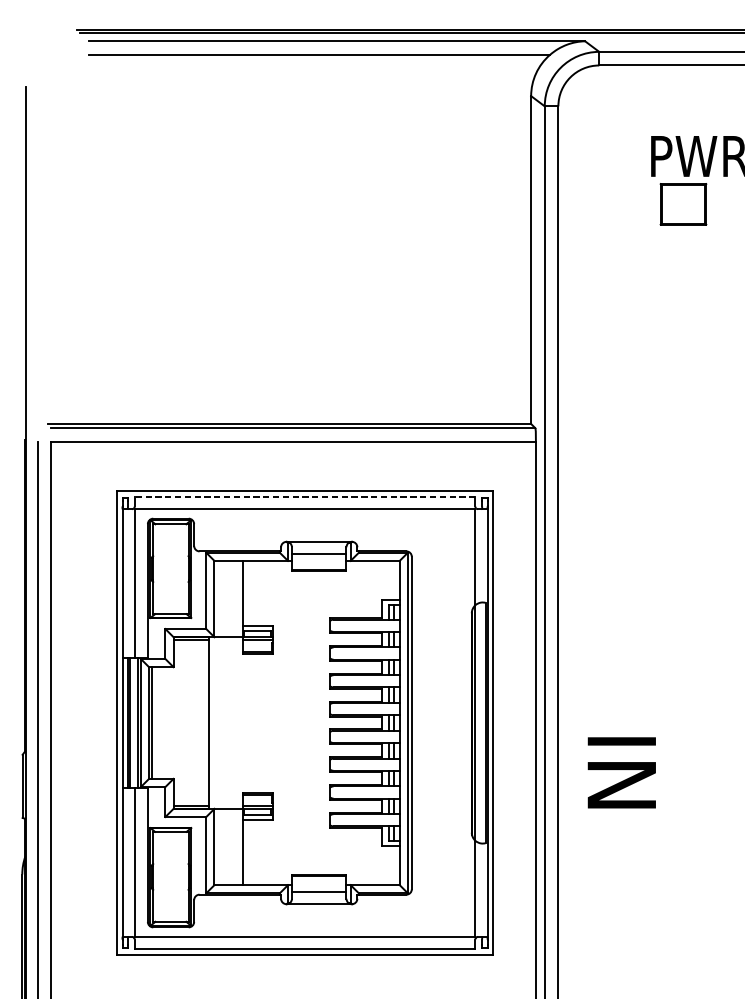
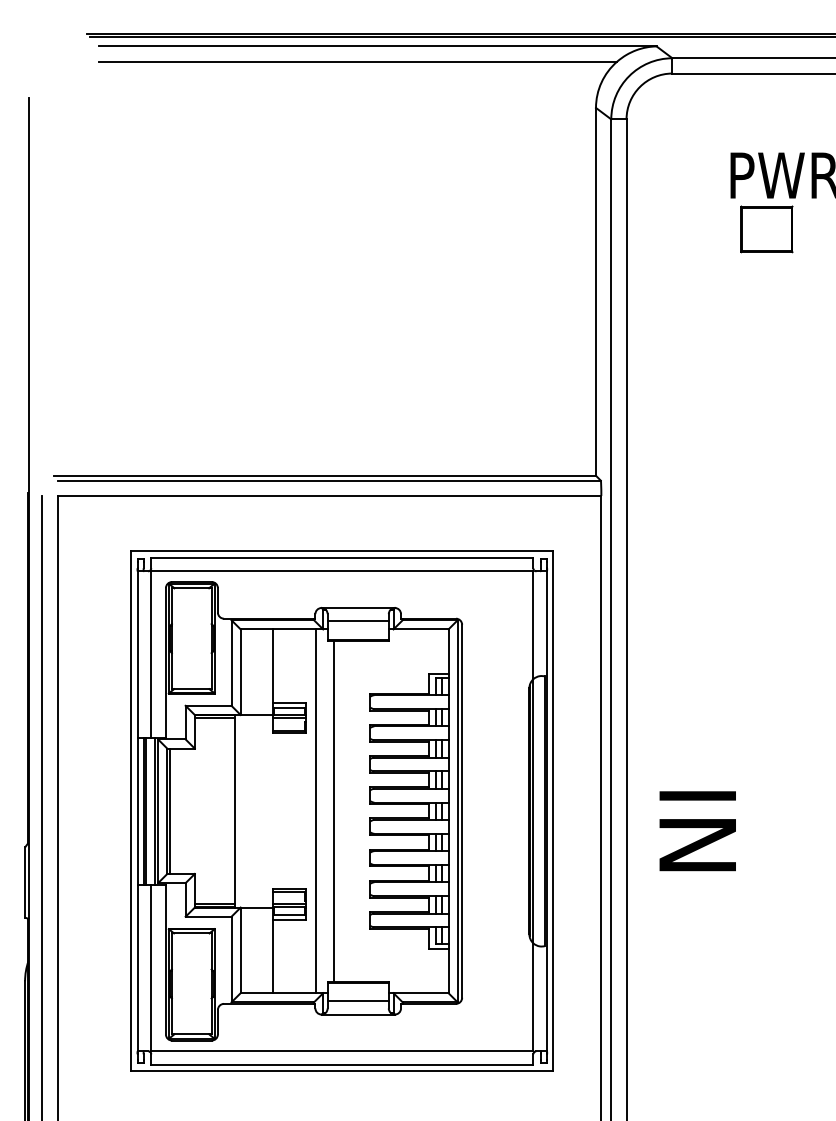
line: (304, 496) -> (341, 557), dashed -> solid
line: (297, 722) -> (333, 810), added
line: (281, 723) -> (315, 811), added
text: (621, 773) -> (697, 831), moved

